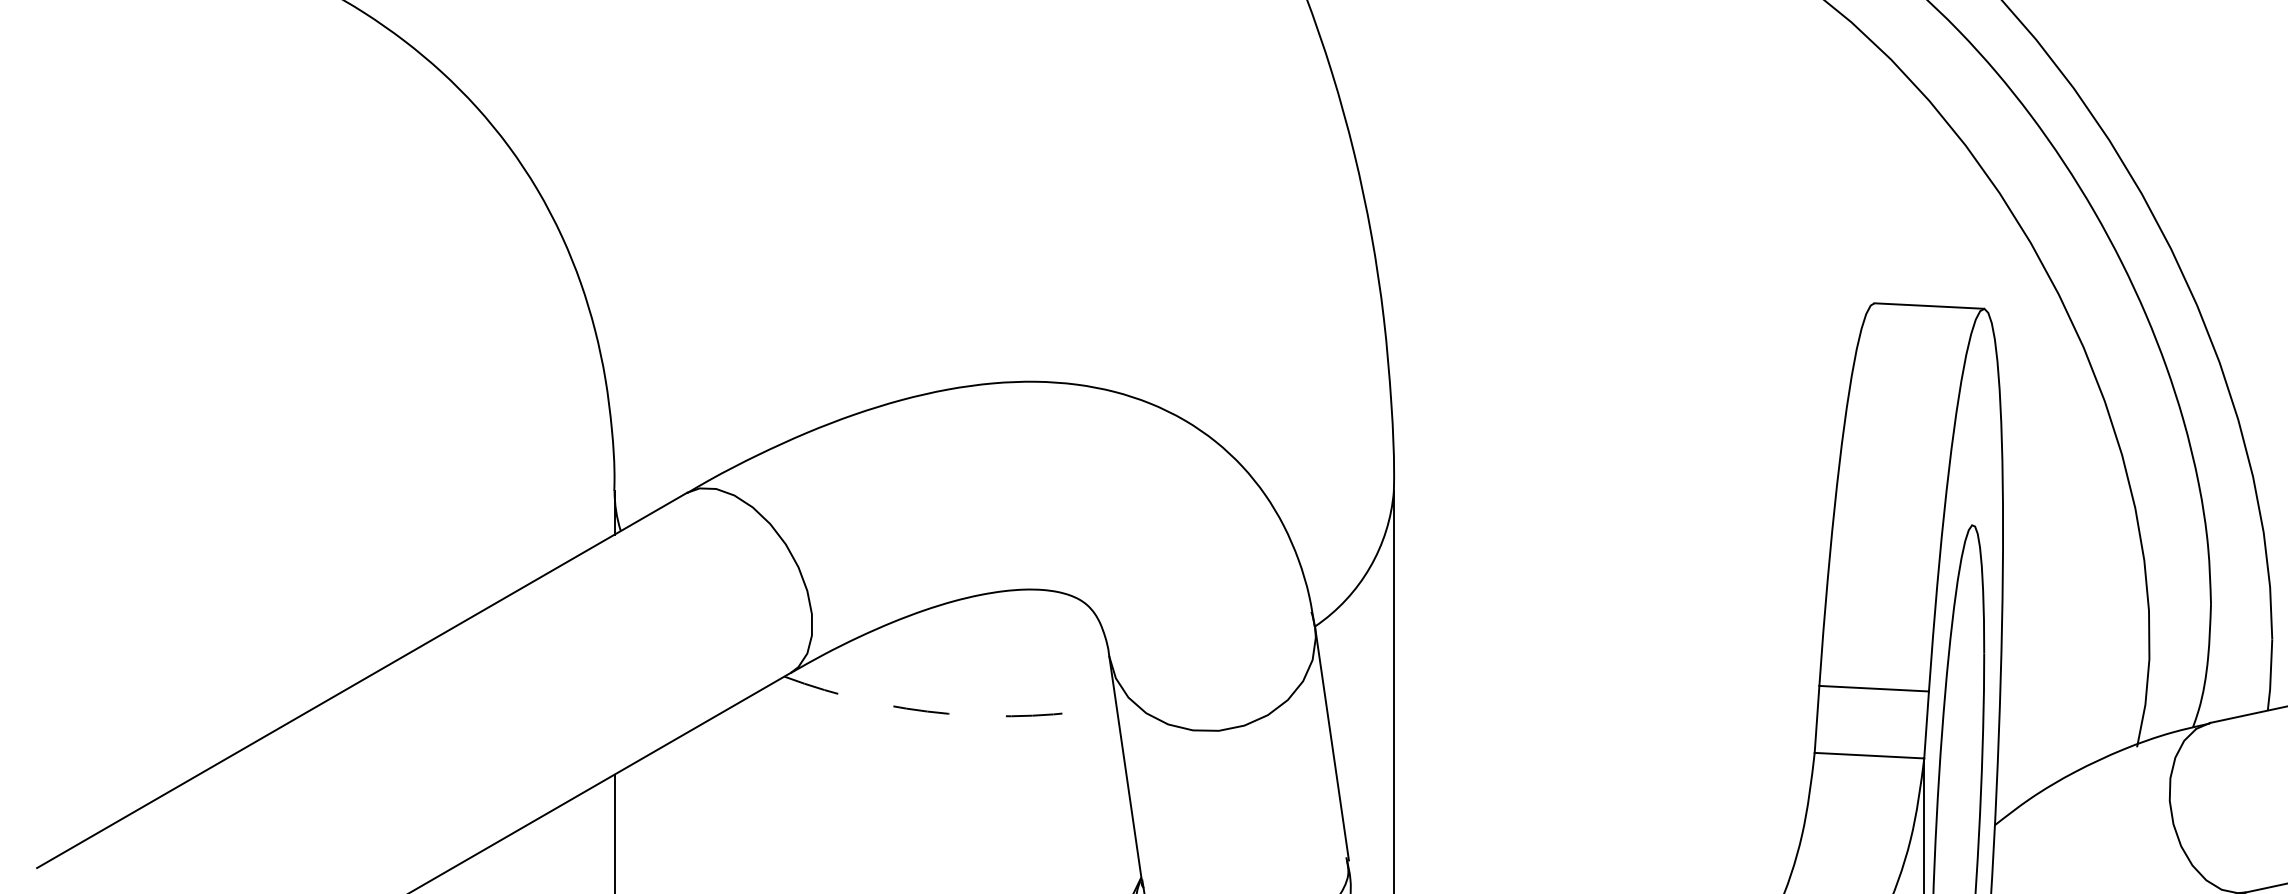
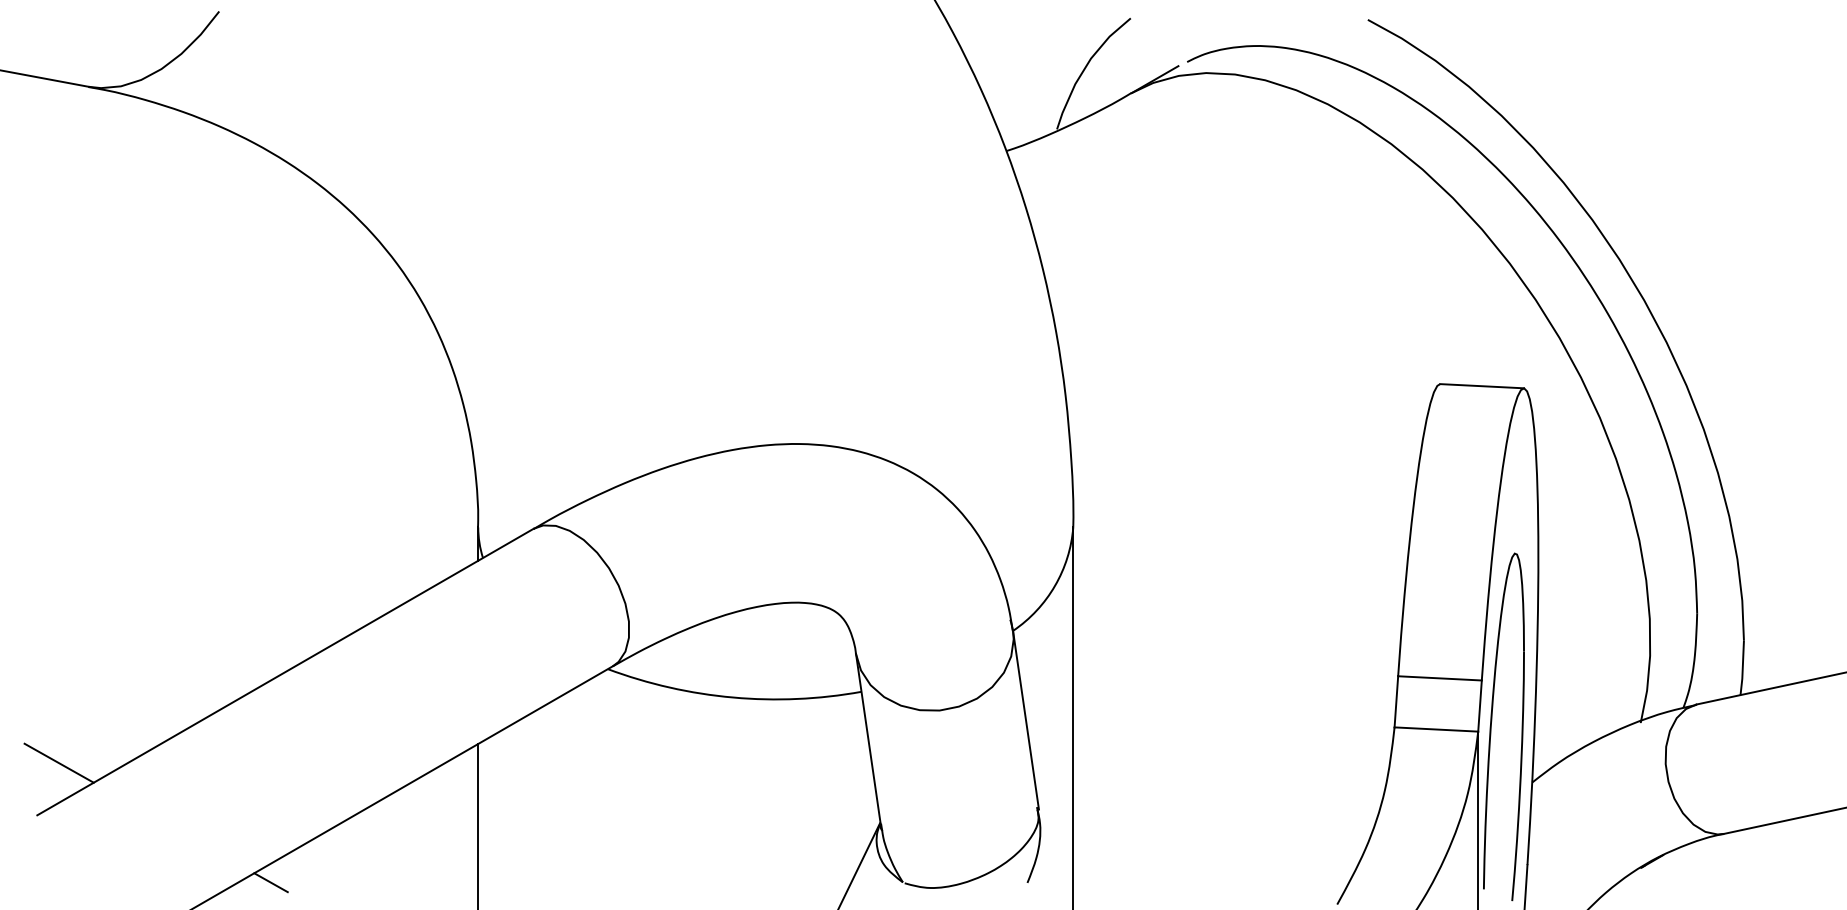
arc: (948, 713) -> (733, 697), dashed -> solid
line: (64, 798) -> (58, 762), added

